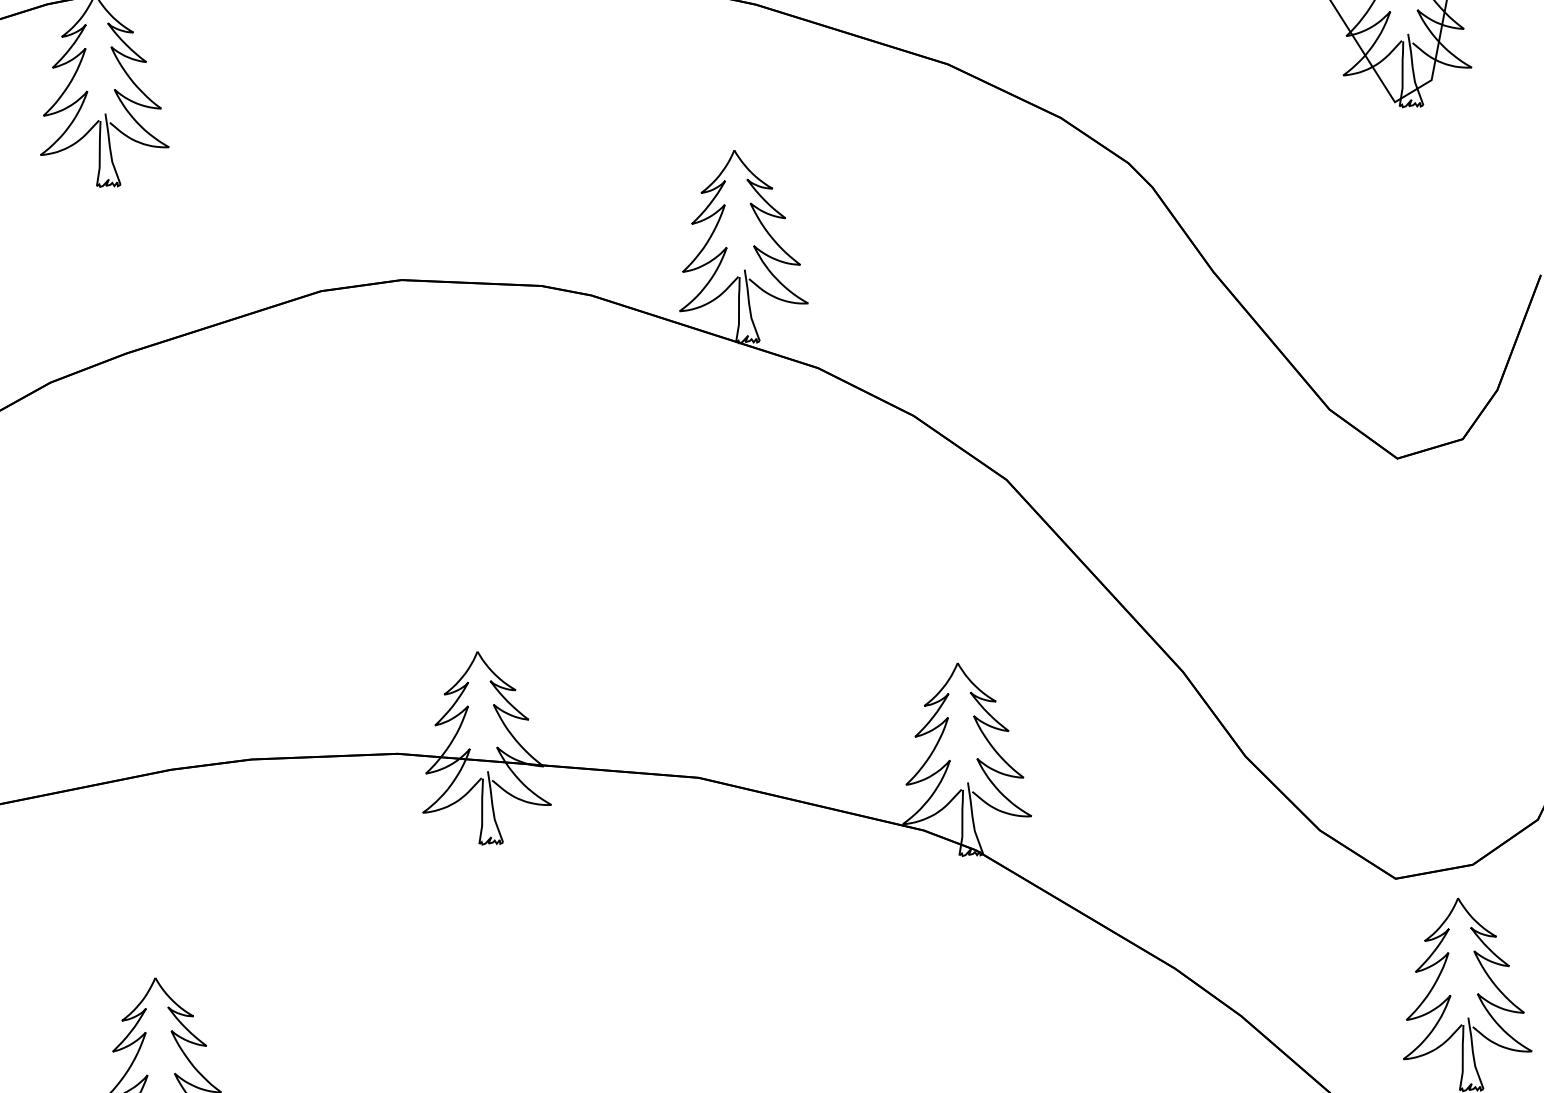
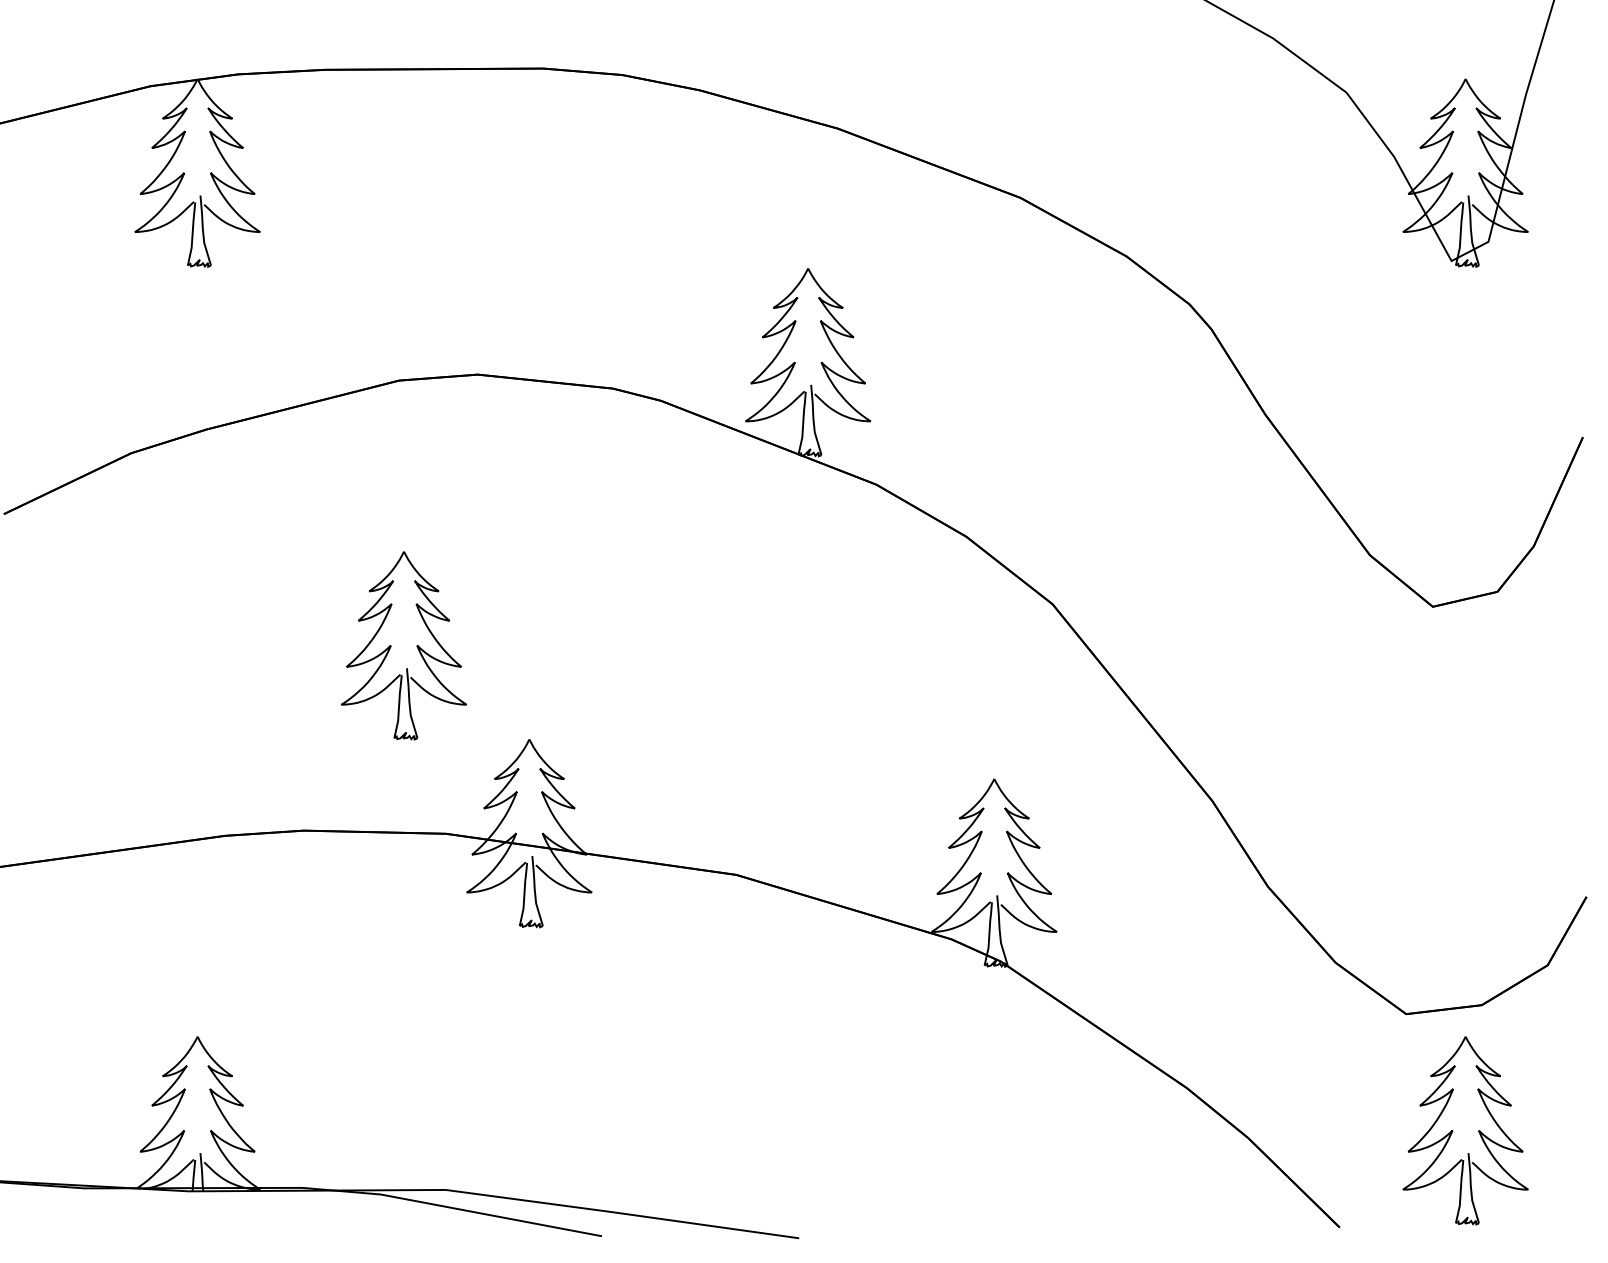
part: (329, 563) -> (391, 645), added

